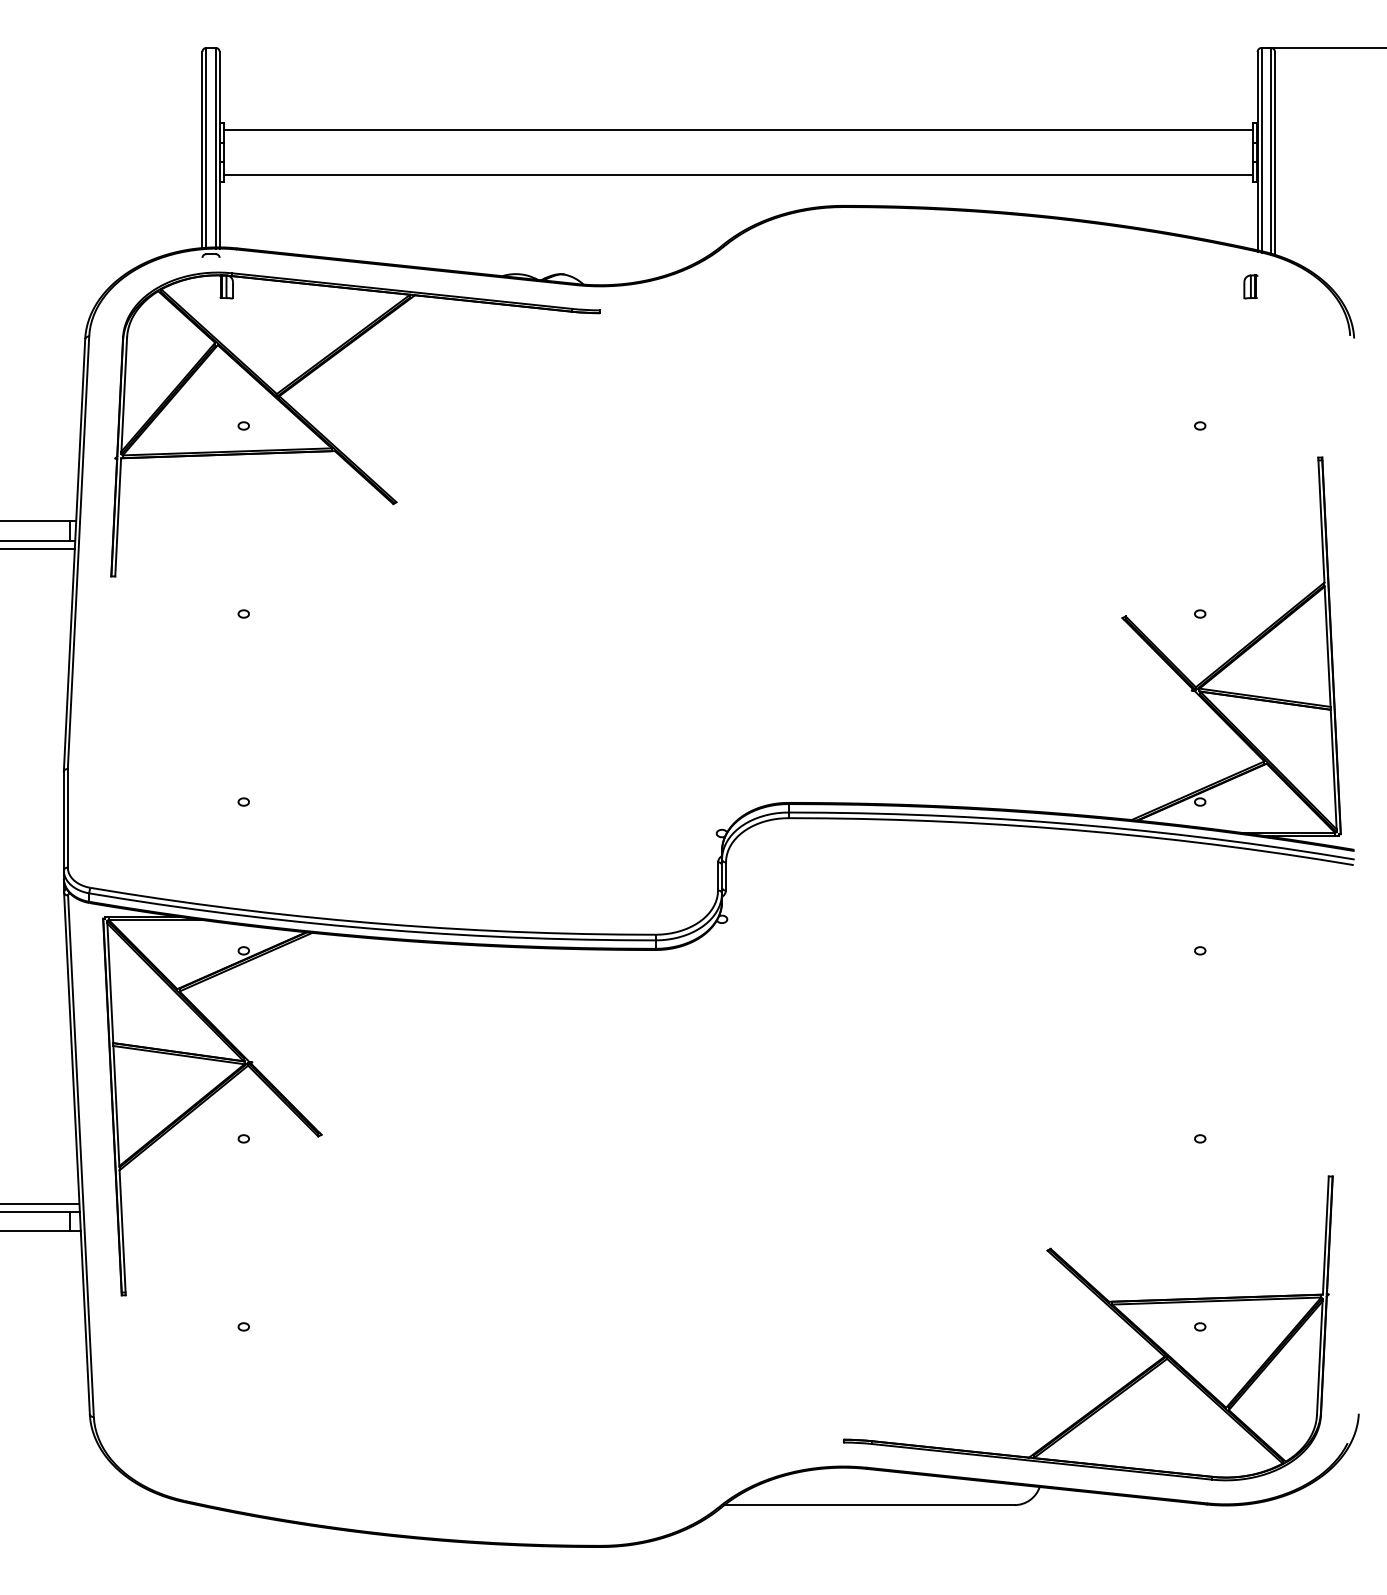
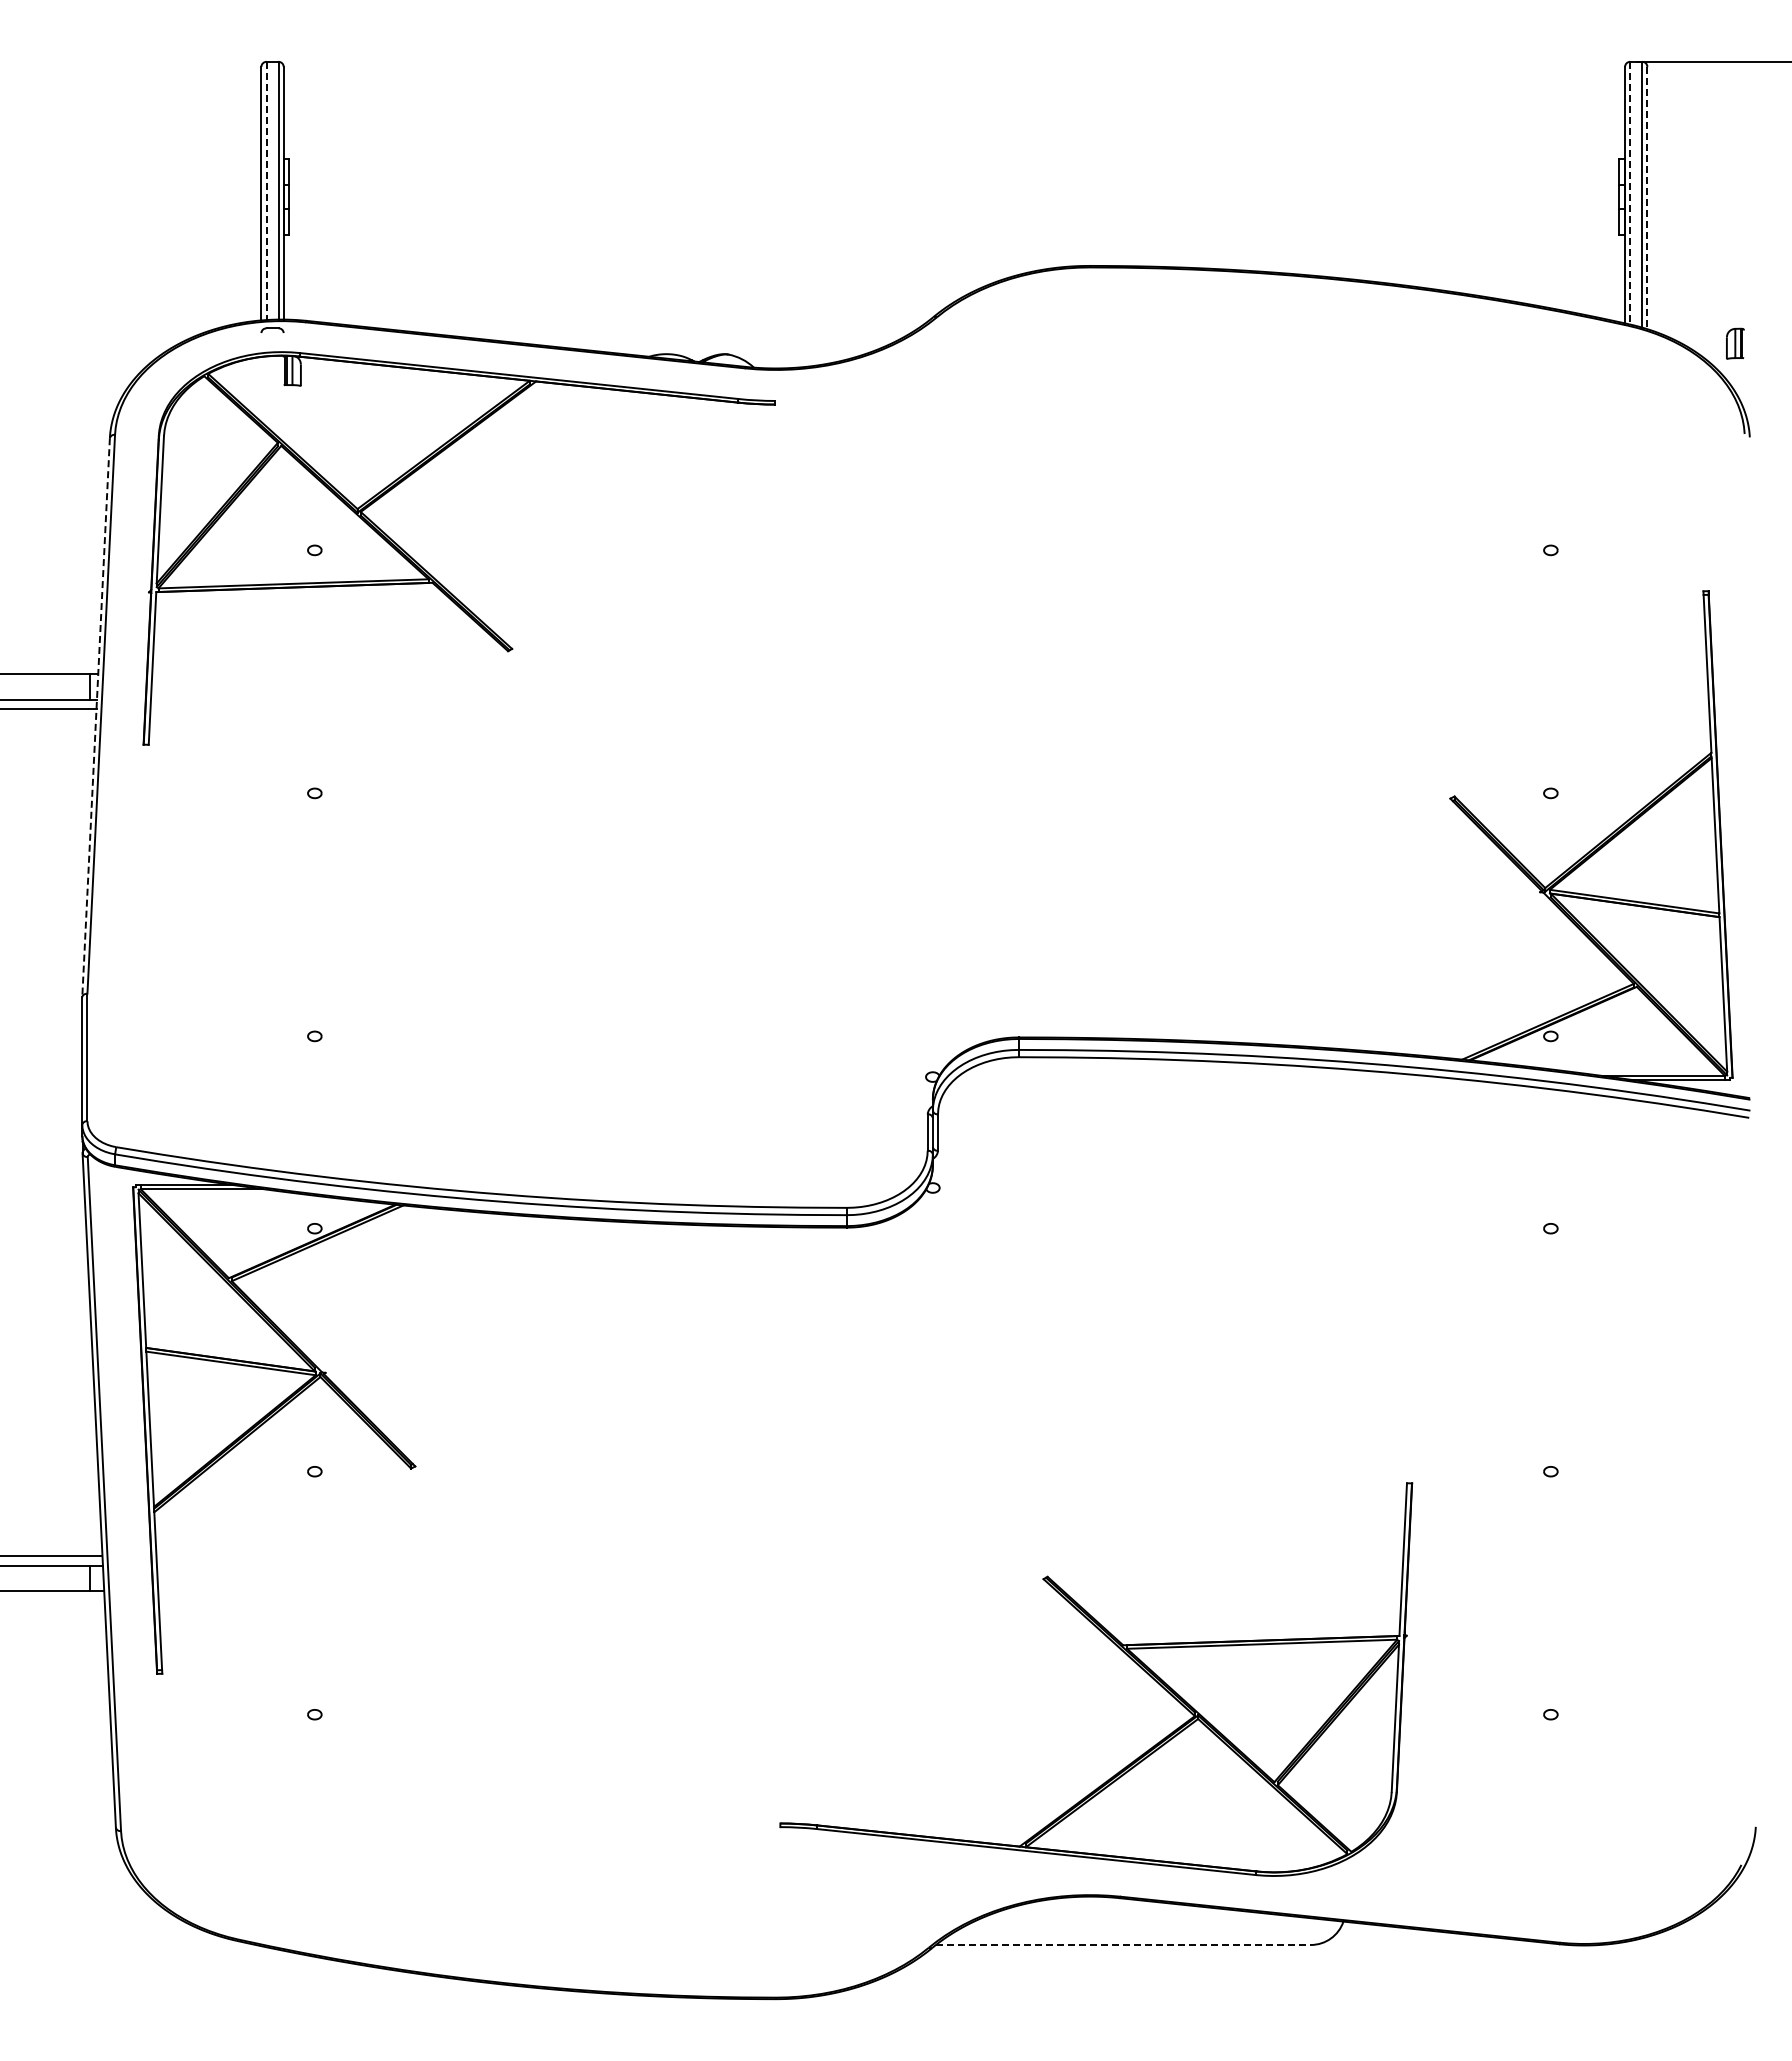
line: (738, 130) -> (954, 168), removed
line: (206, 148) -> (266, 191), solid -> dashed
line: (1261, 150) -> (1630, 194), solid -> dashed
line: (1275, 153) -> (1647, 198), solid -> dashed
line: (738, 175) -> (954, 226), removed
part: (1251, 286) -> (1735, 343), moved
line: (74, 555) -> (96, 717), solid -> dashed
part: (1107, 1305) -> (1120, 1650), moved
line: (869, 1504) -> (1123, 1944), solid -> dashed

